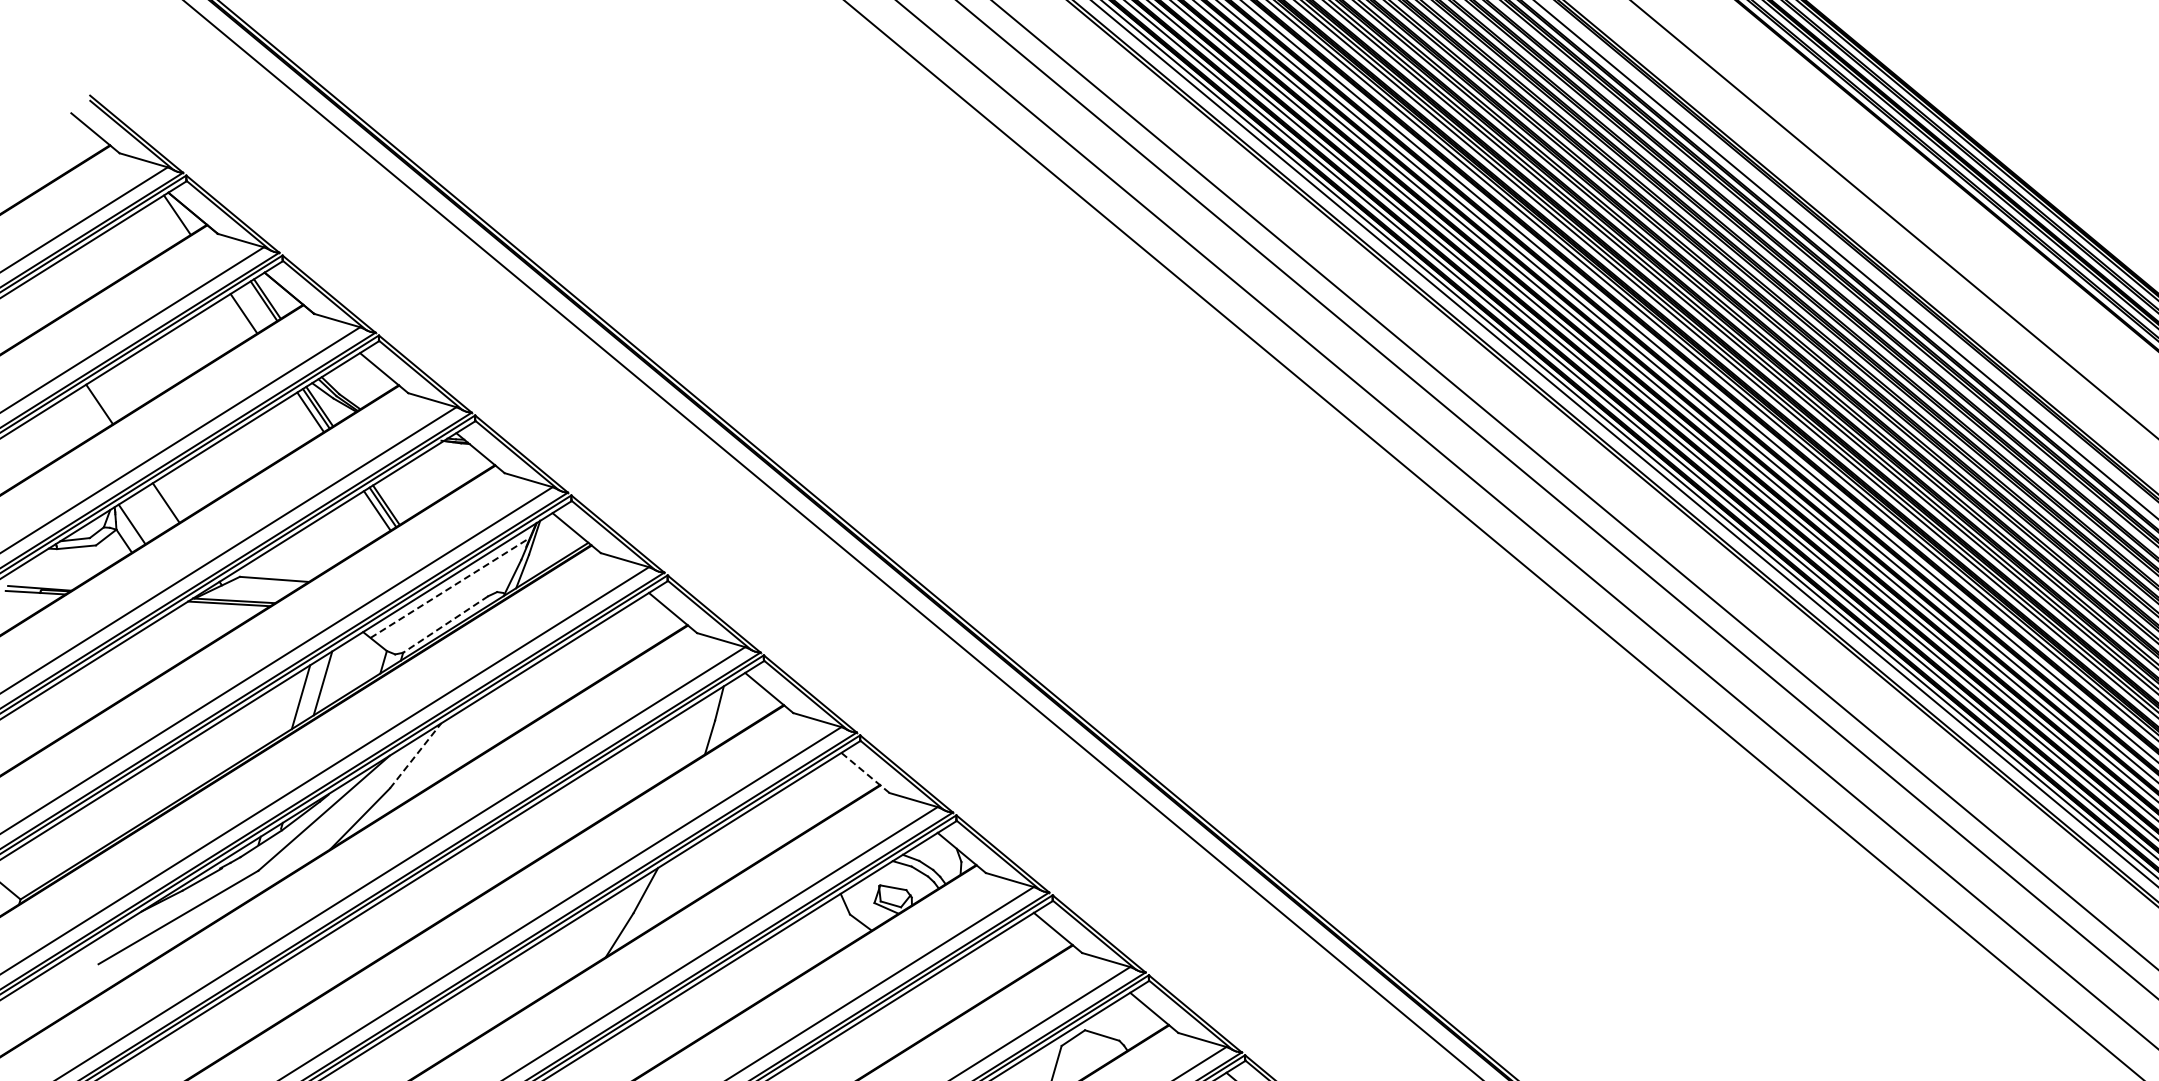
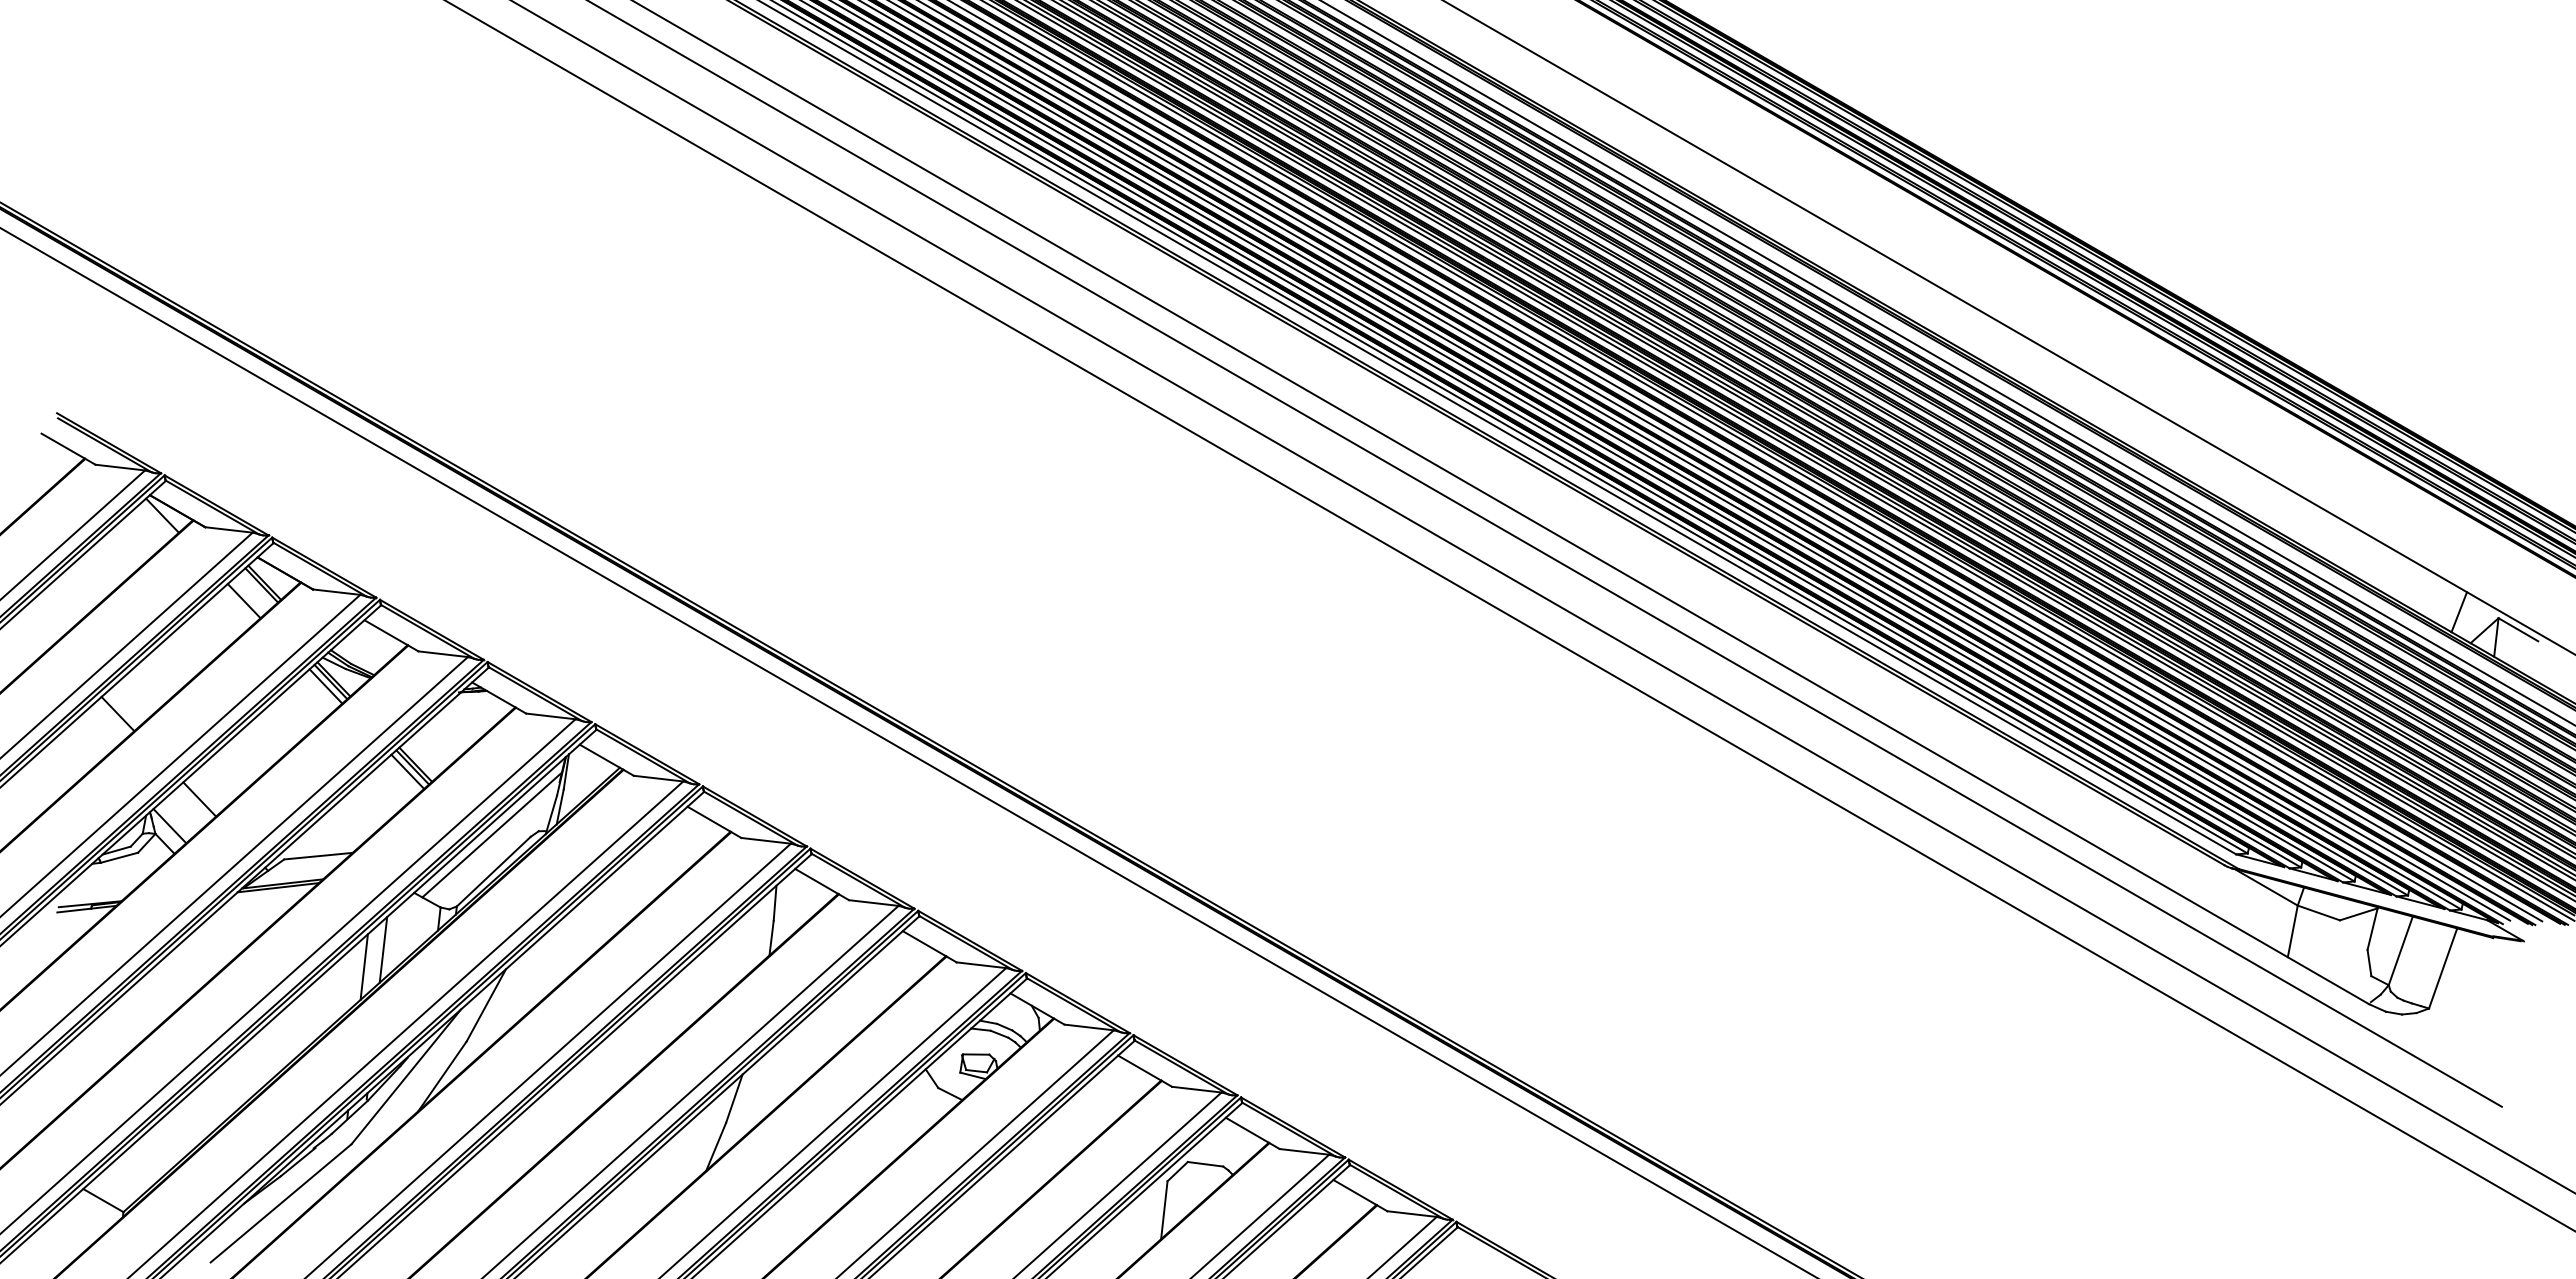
line: (449, 588) -> (491, 835), dashed -> solid
line: (445, 624) -> (493, 871), dashed -> solid
line: (415, 755) -> (486, 1004), dashed -> solid
line: (865, 772) -> (929, 946), dashed -> solid

